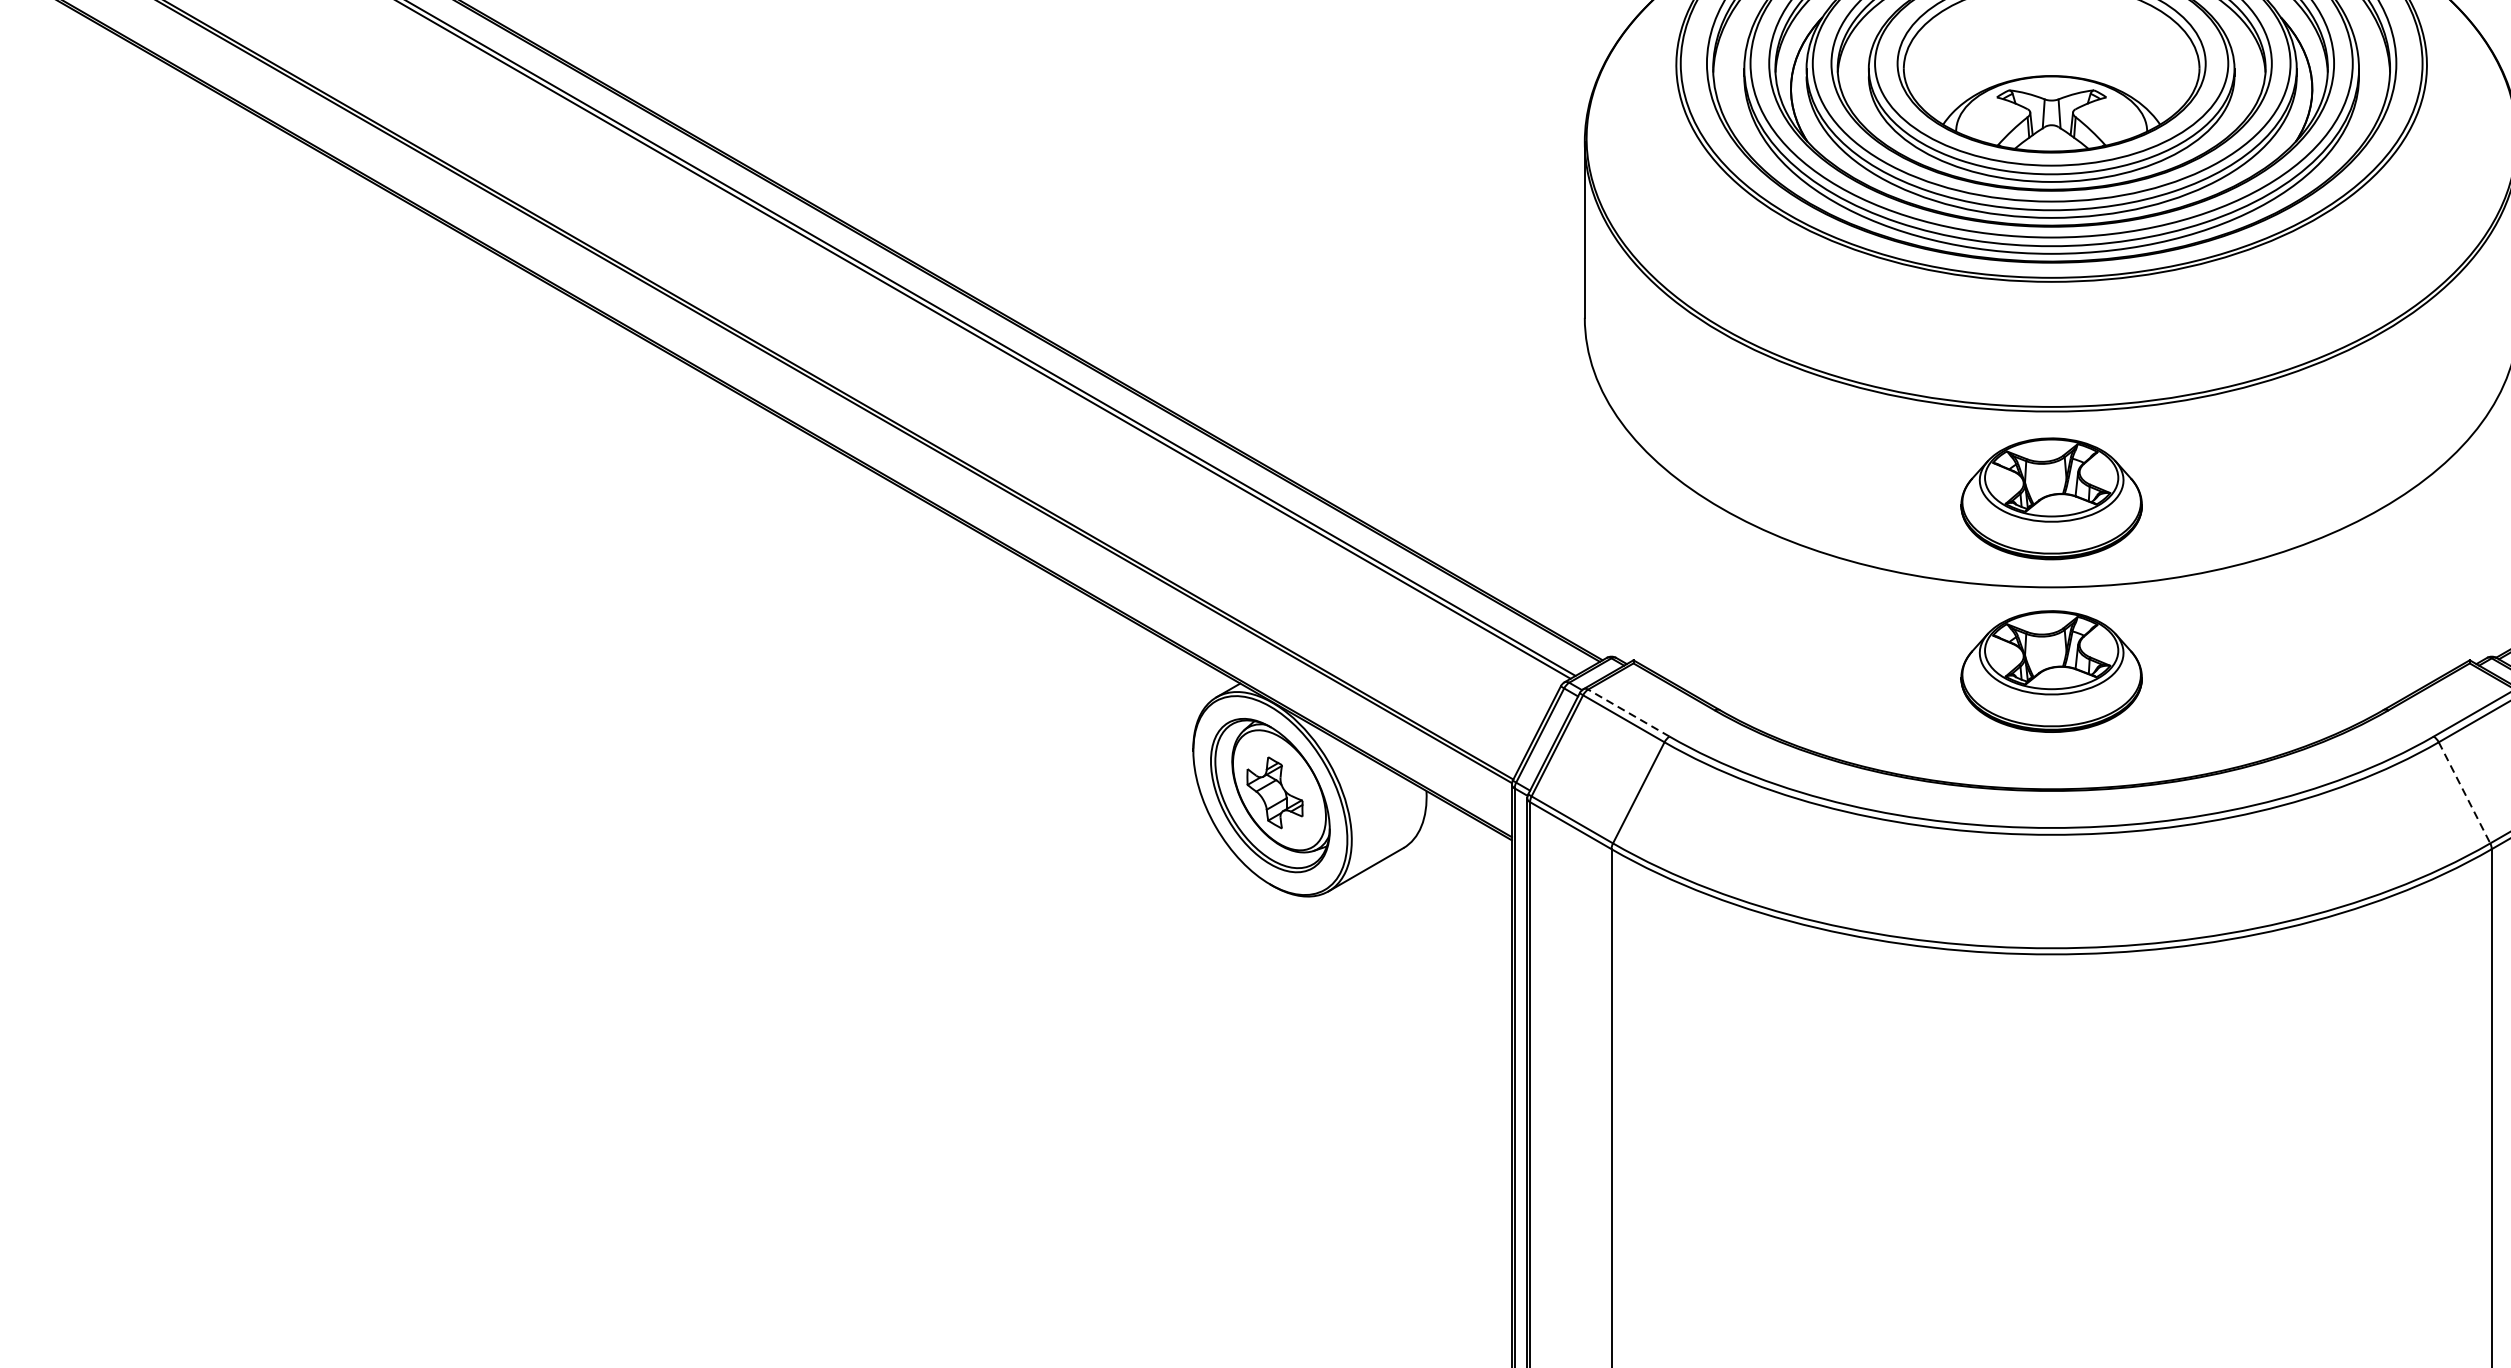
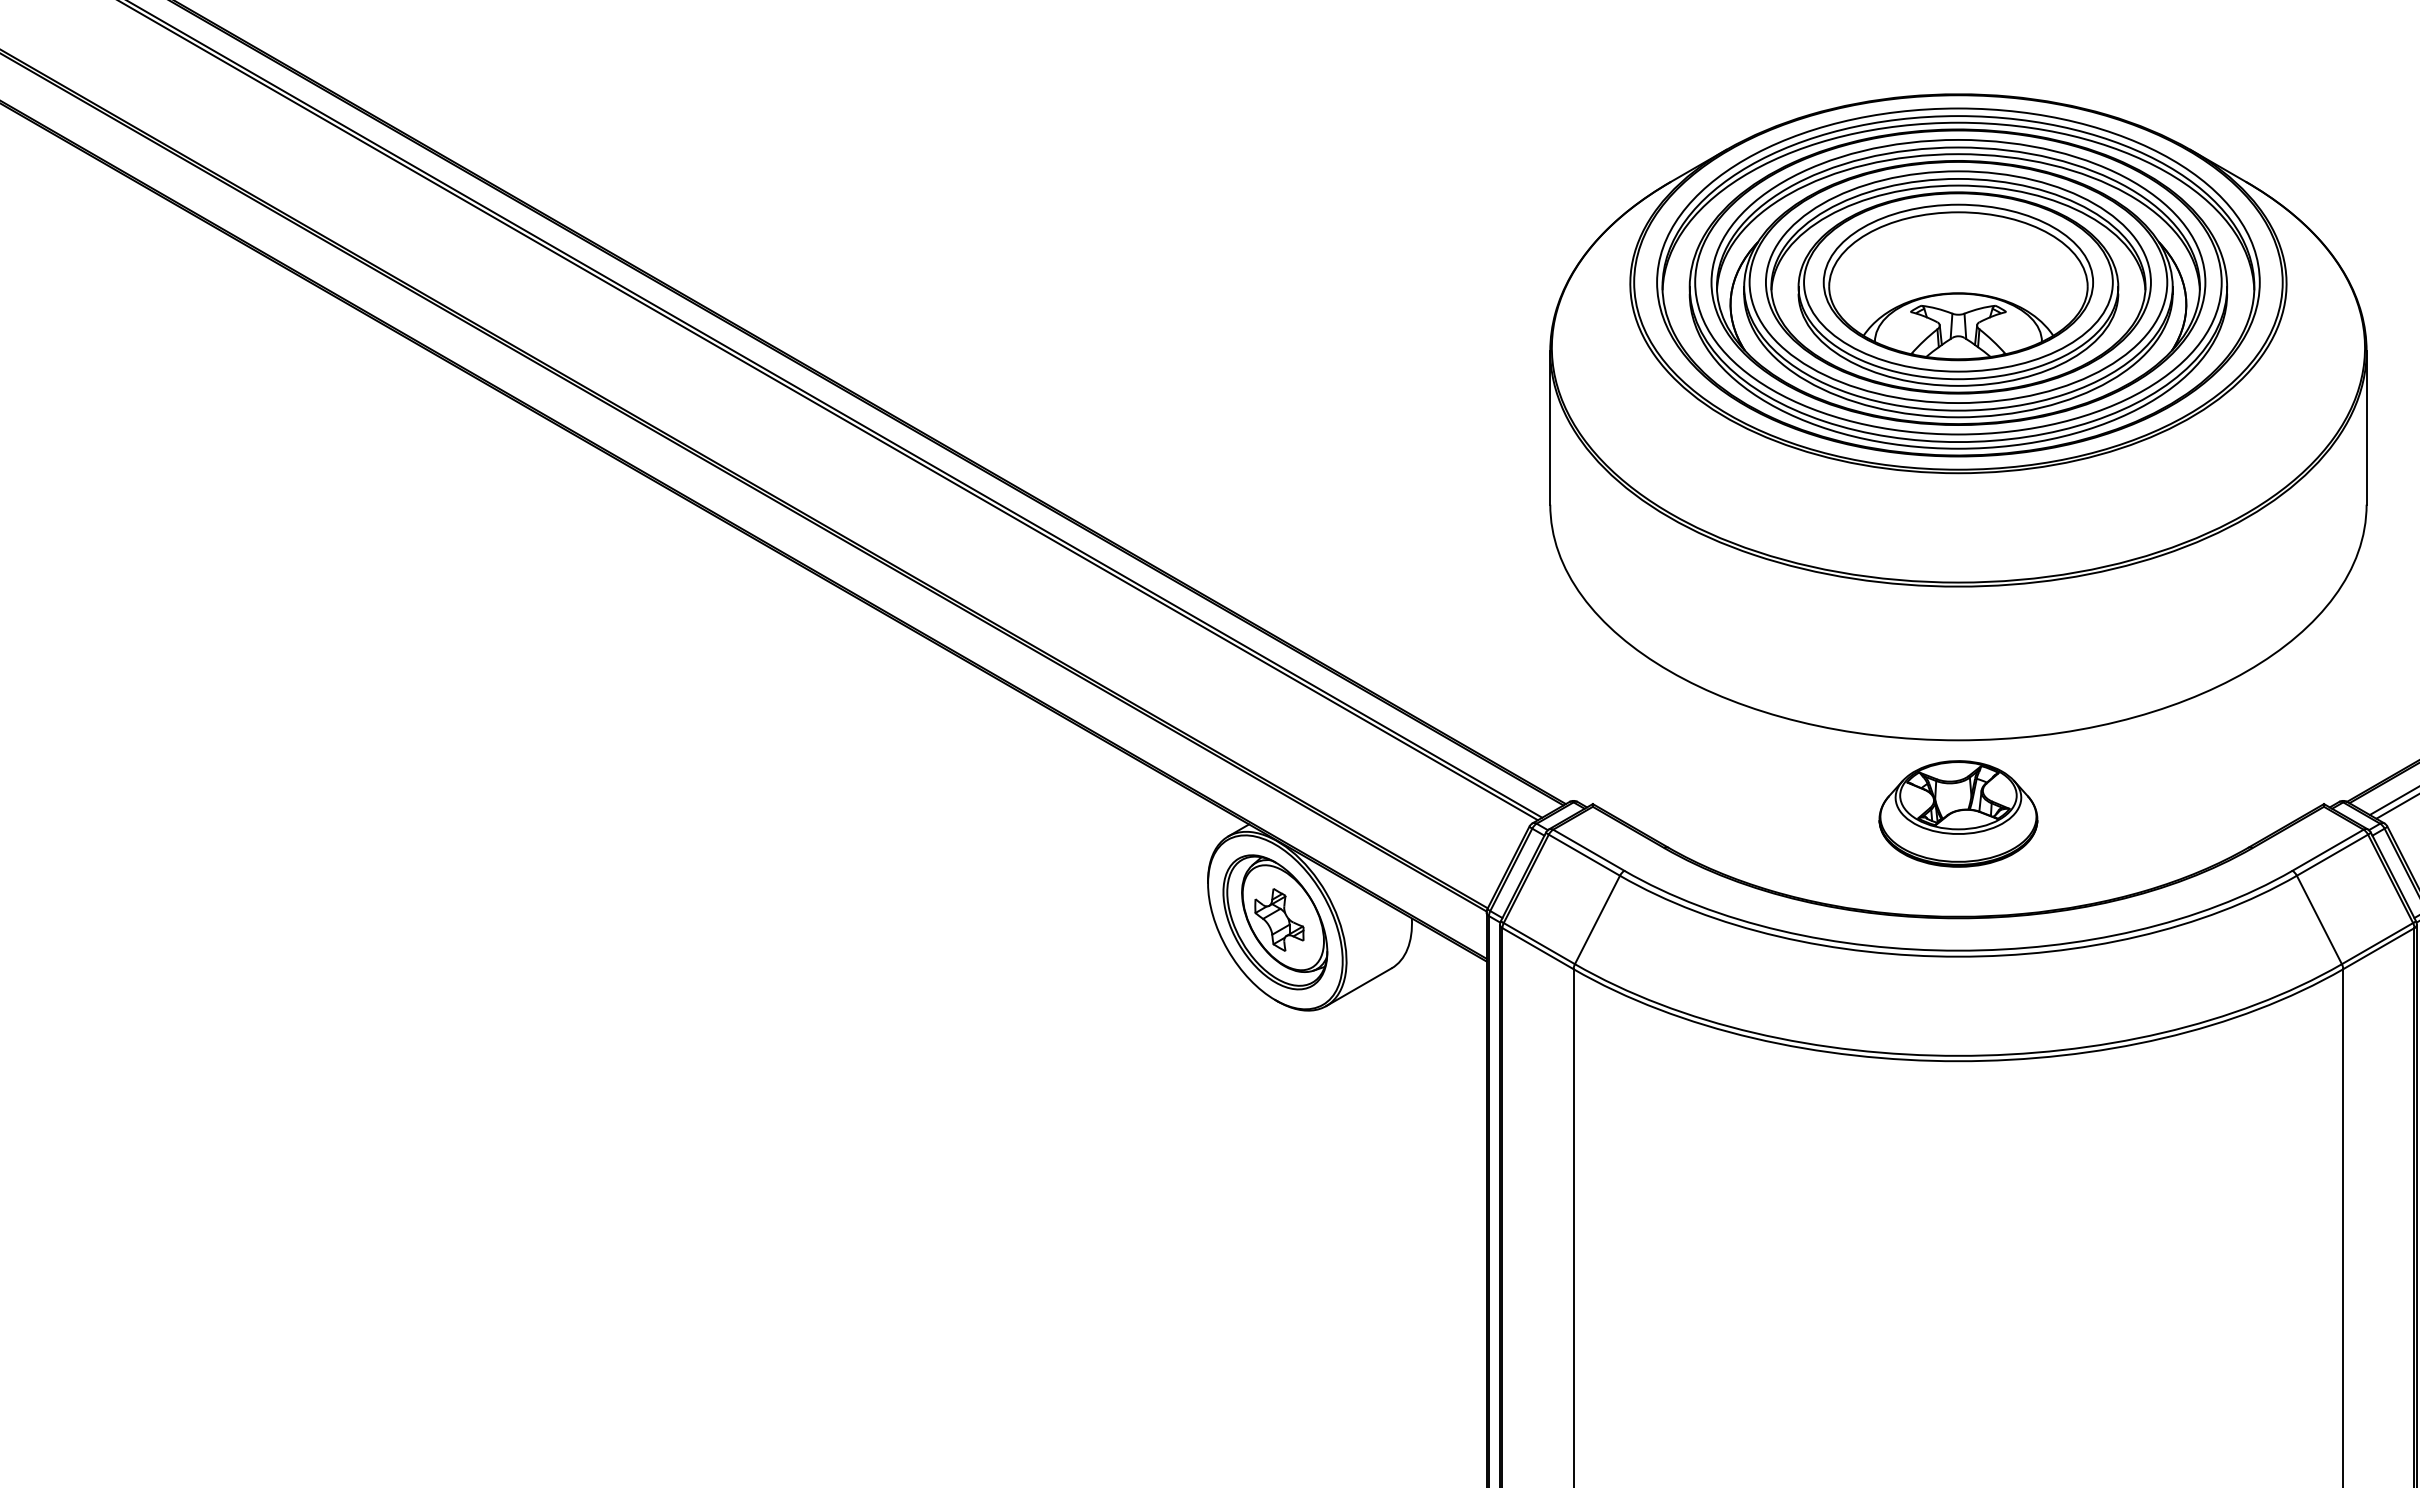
part: (2051, 498) -> (1958, 662), removed
line: (1628, 713) -> (1588, 850), dashed -> solid
line: (2464, 792) -> (2319, 919), dashed -> solid

